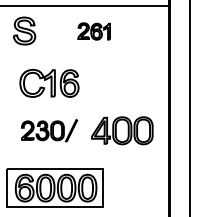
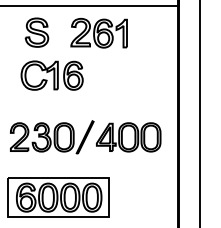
part: (24, 30) -> (36, 32), moved
part: (93, 30) -> (98, 32), size x1.67
part: (48, 83) -> (51, 75), moved
part: (49, 130) -> (52, 137), size x1.43

